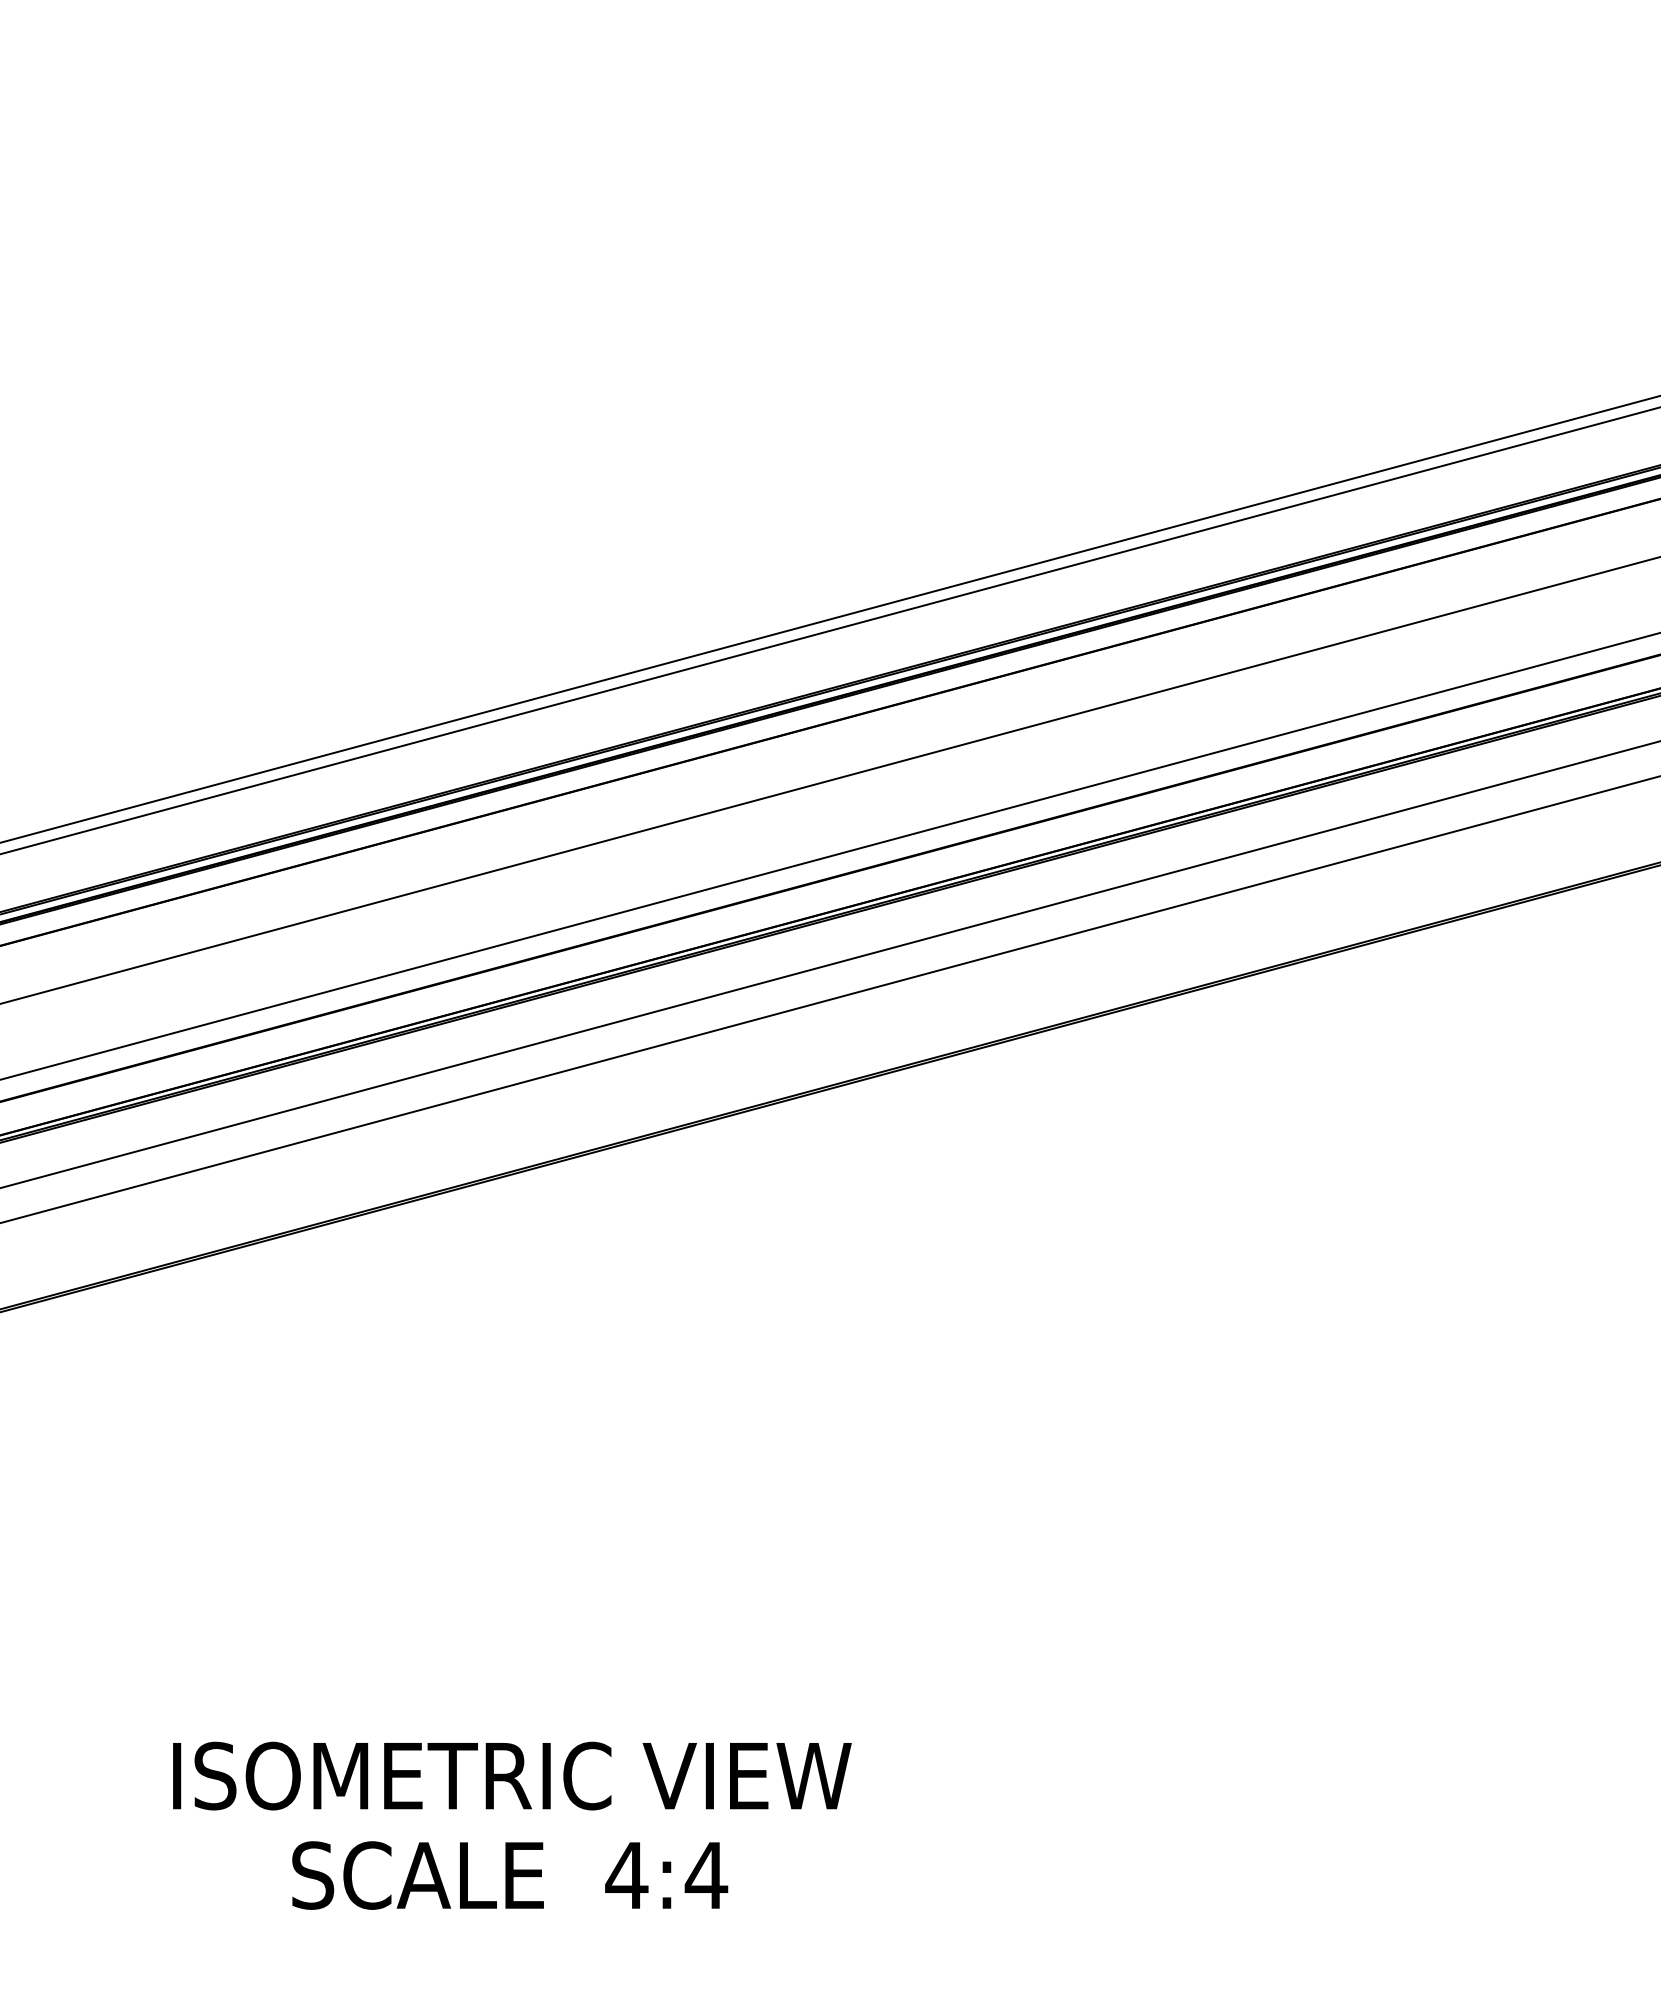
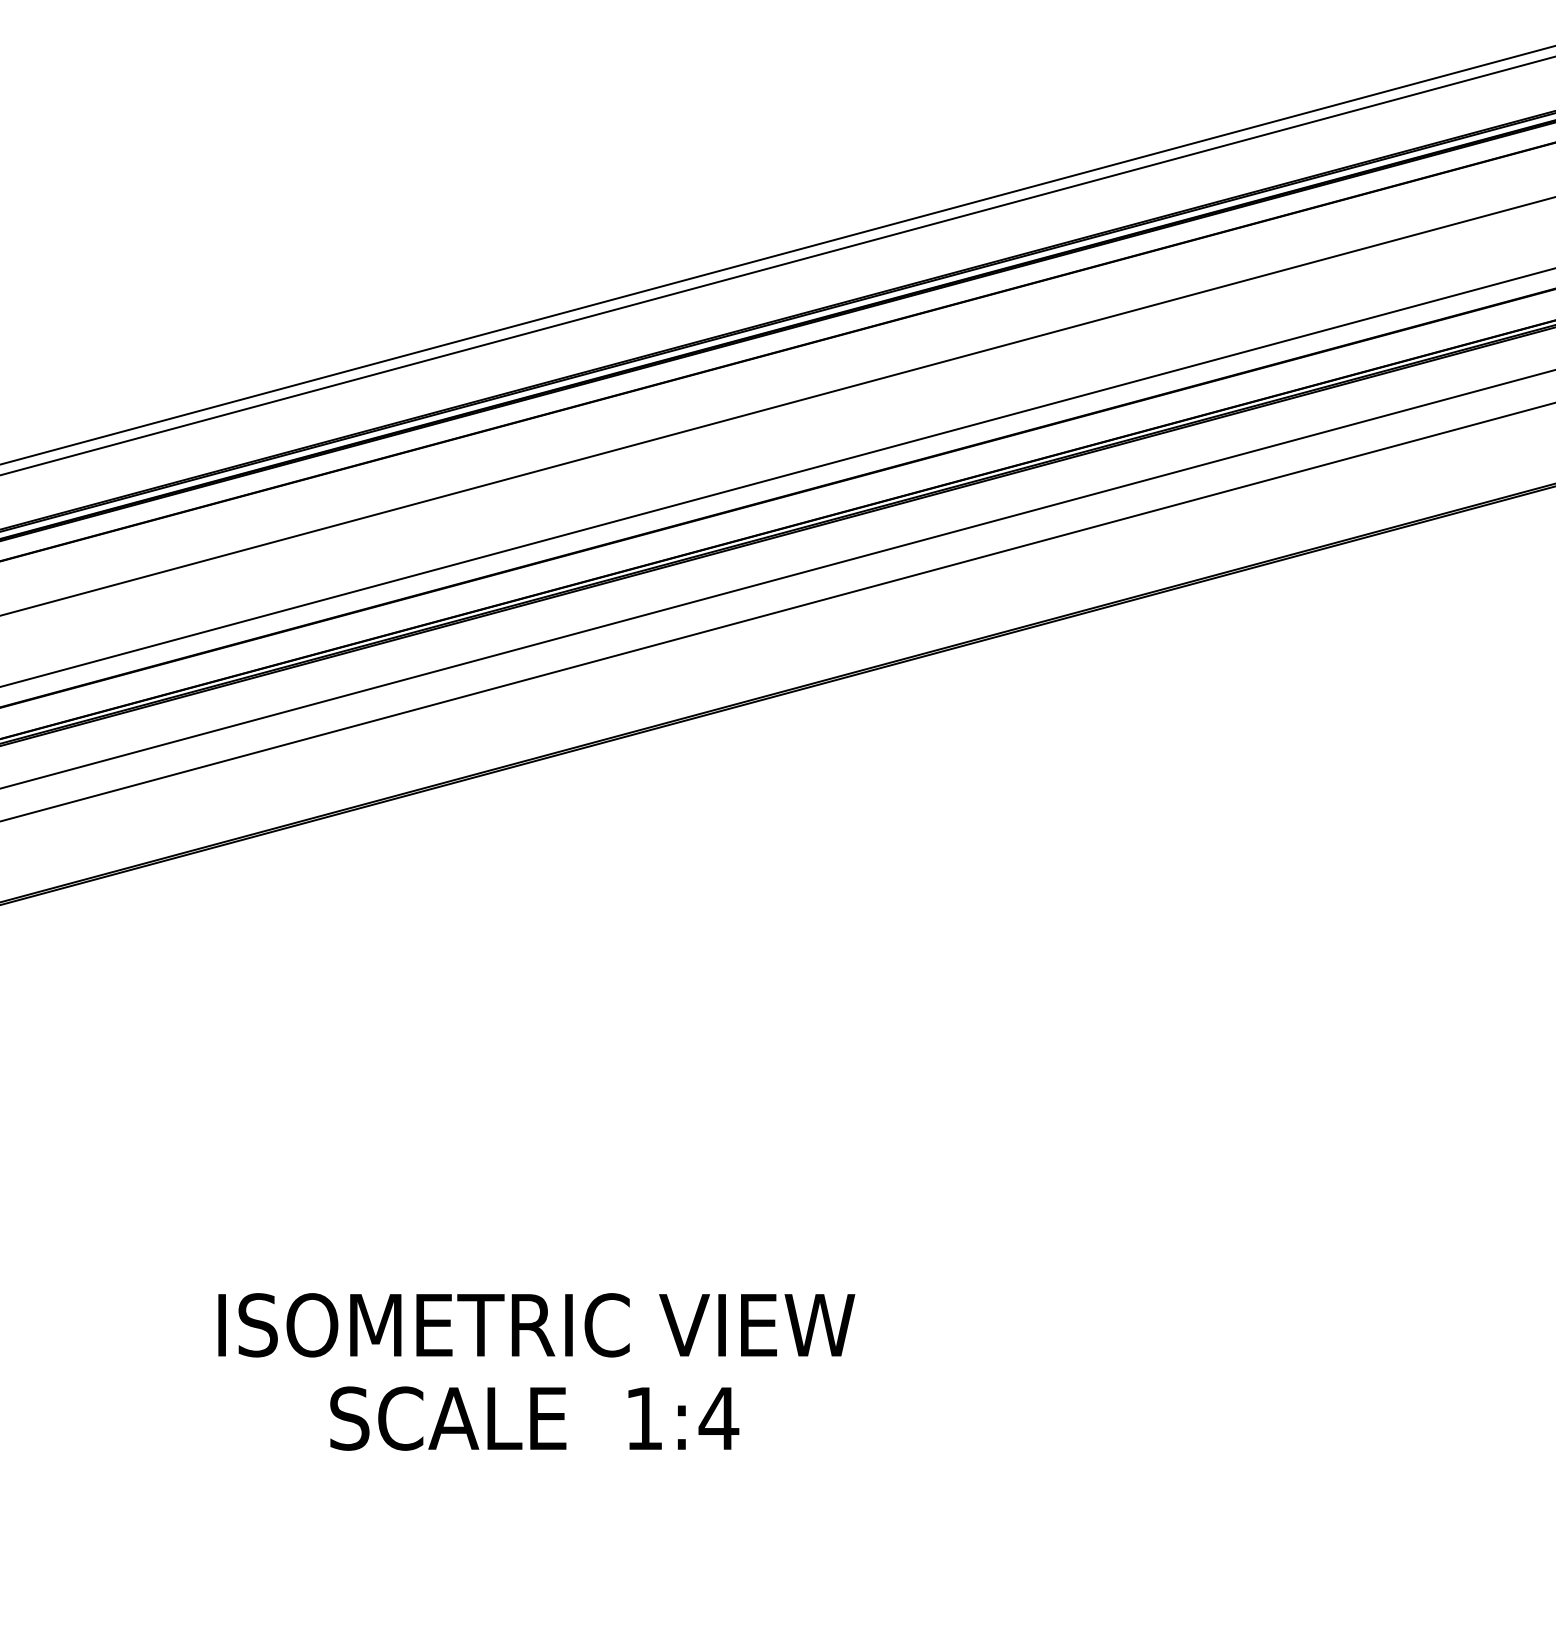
text: (626, 1875) -> (643, 1418), 4:4 -> 1:4

